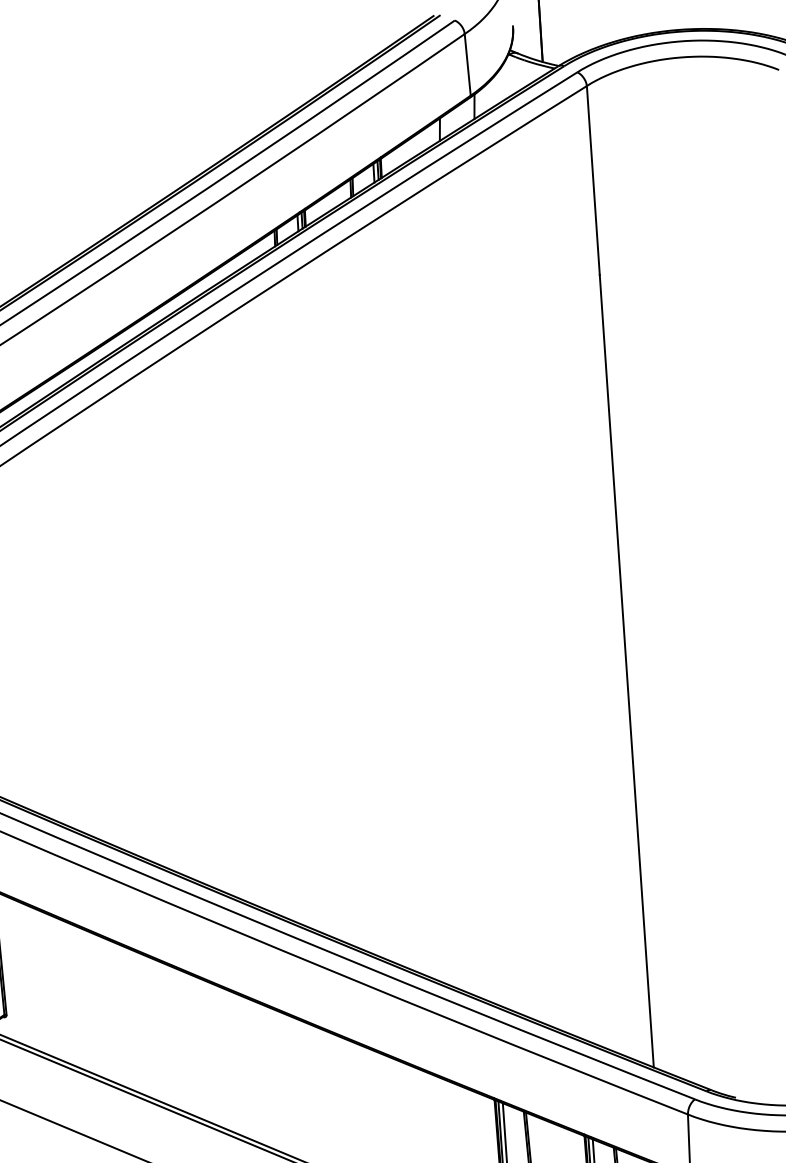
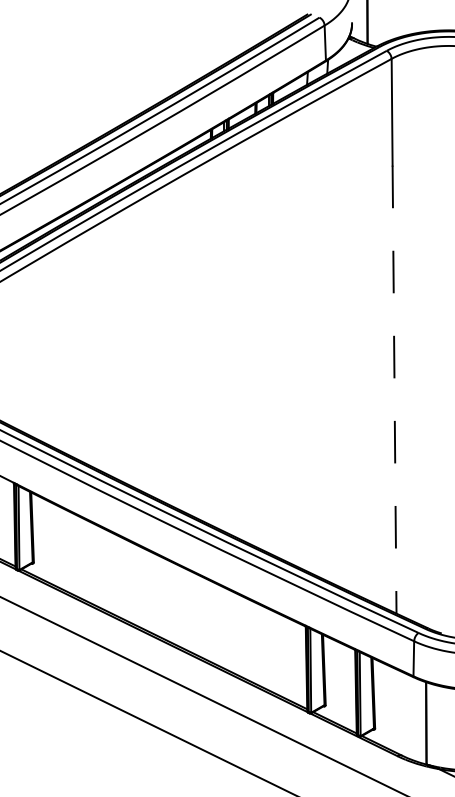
line: (626, 670) -> (394, 389), solid -> dashed

